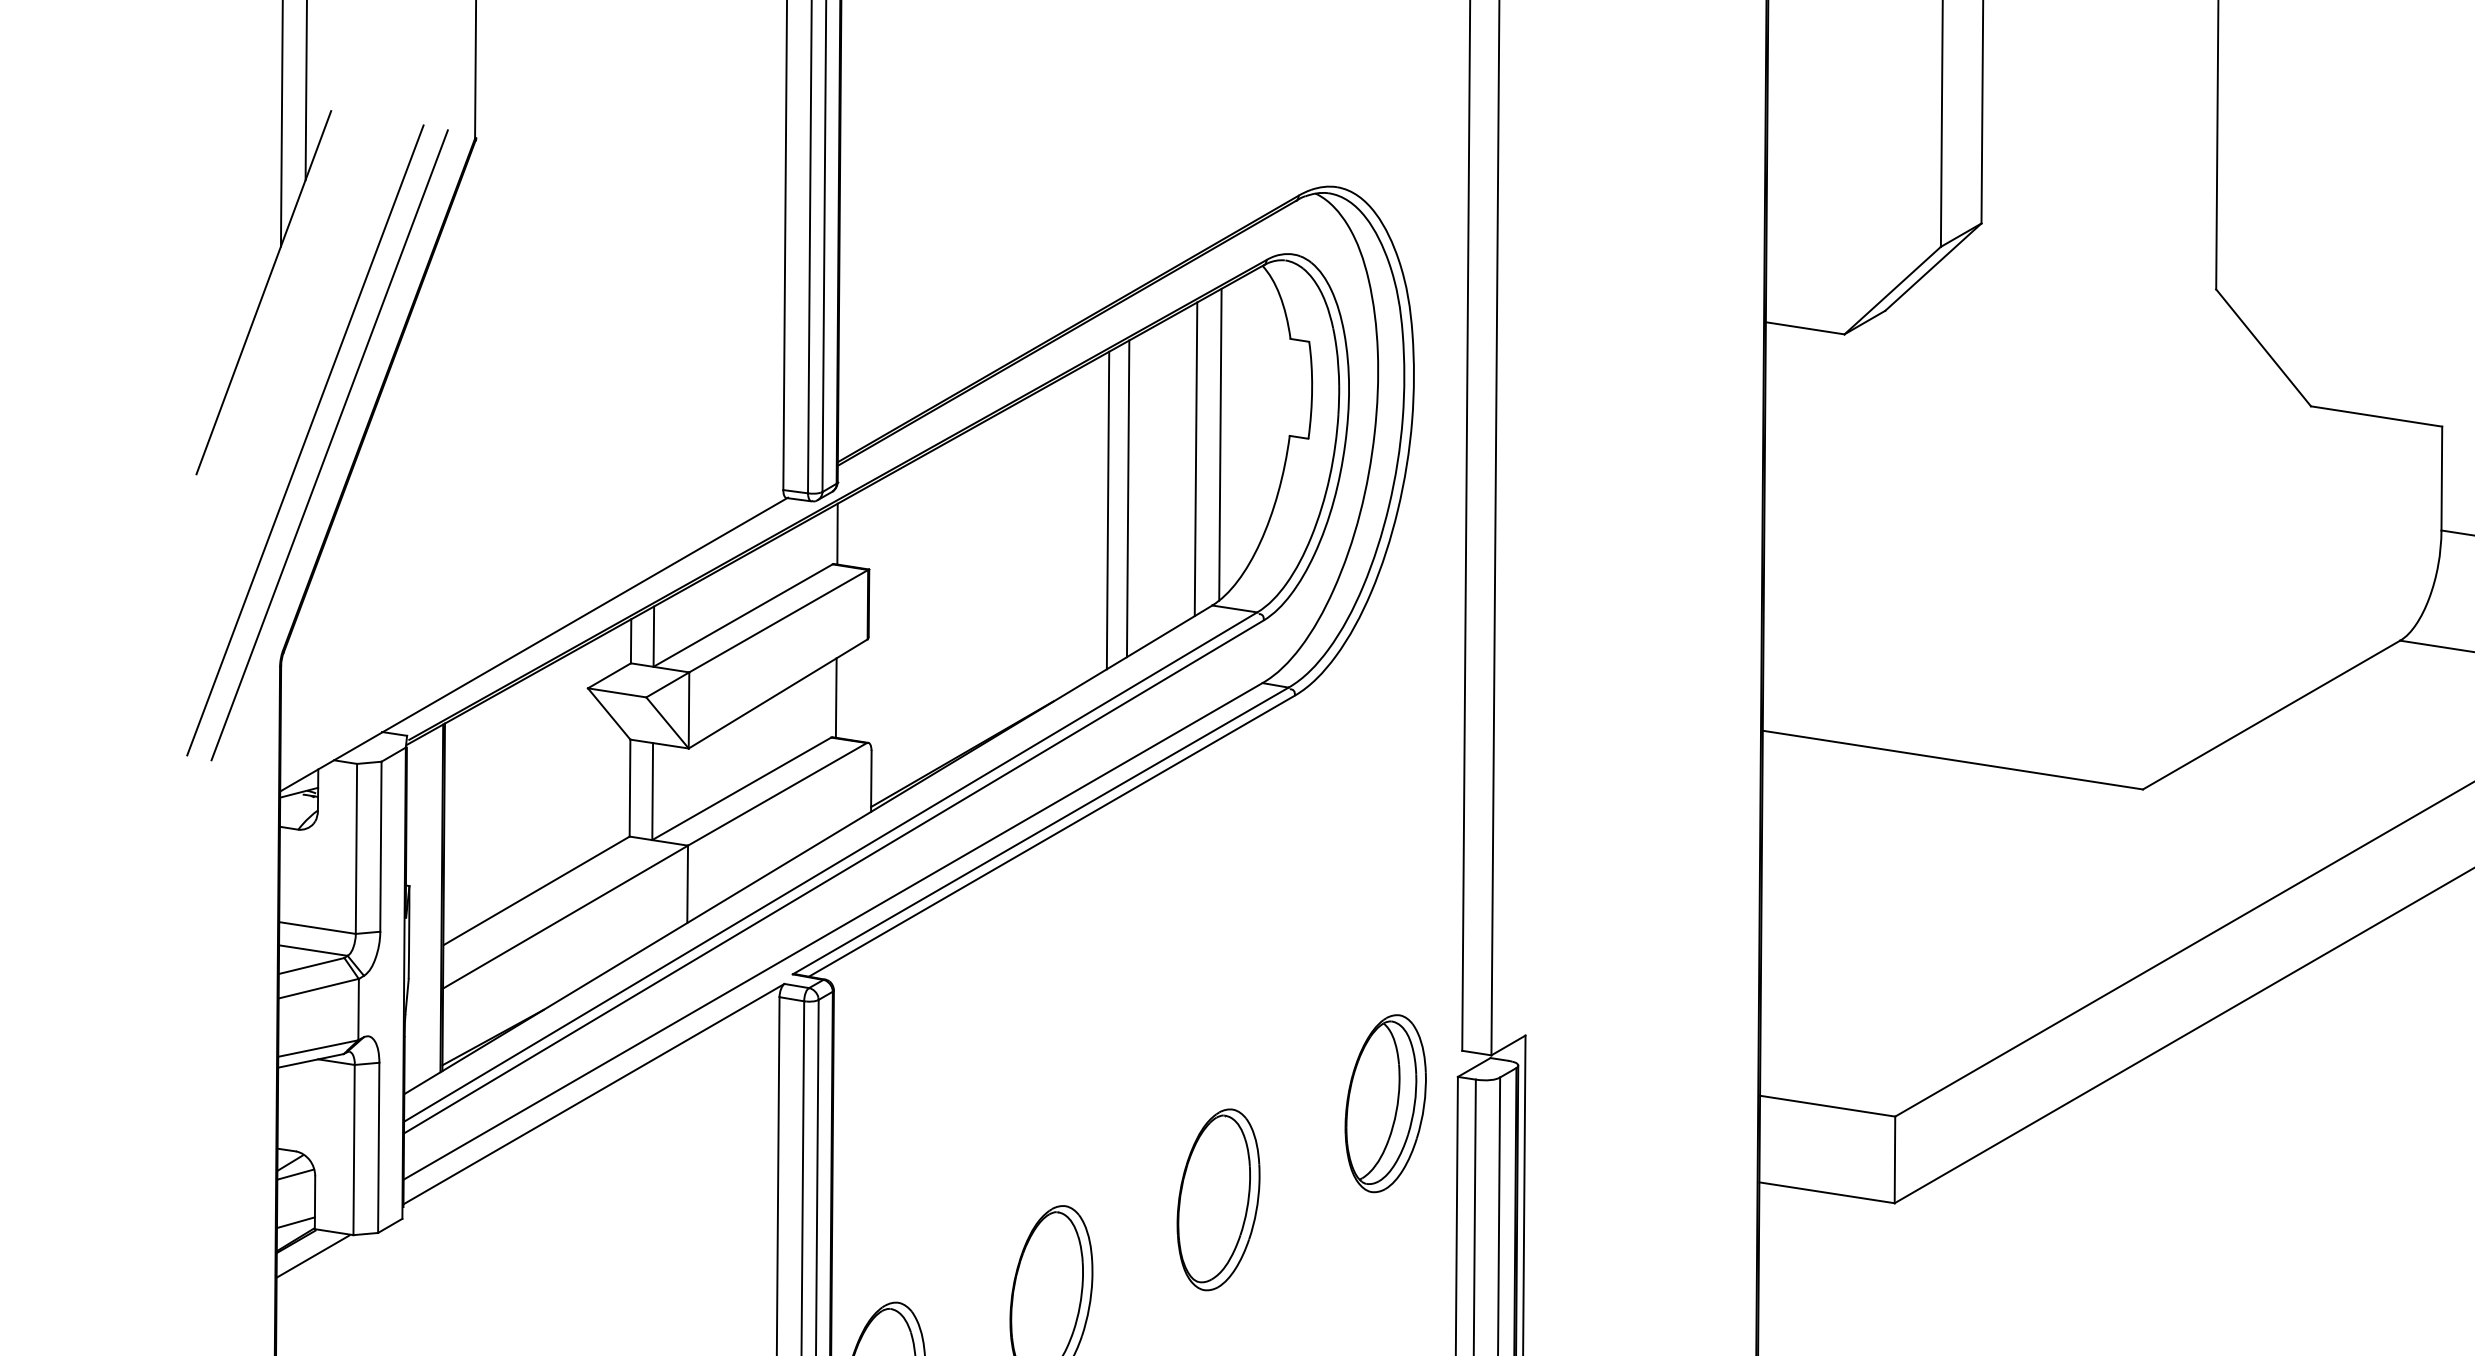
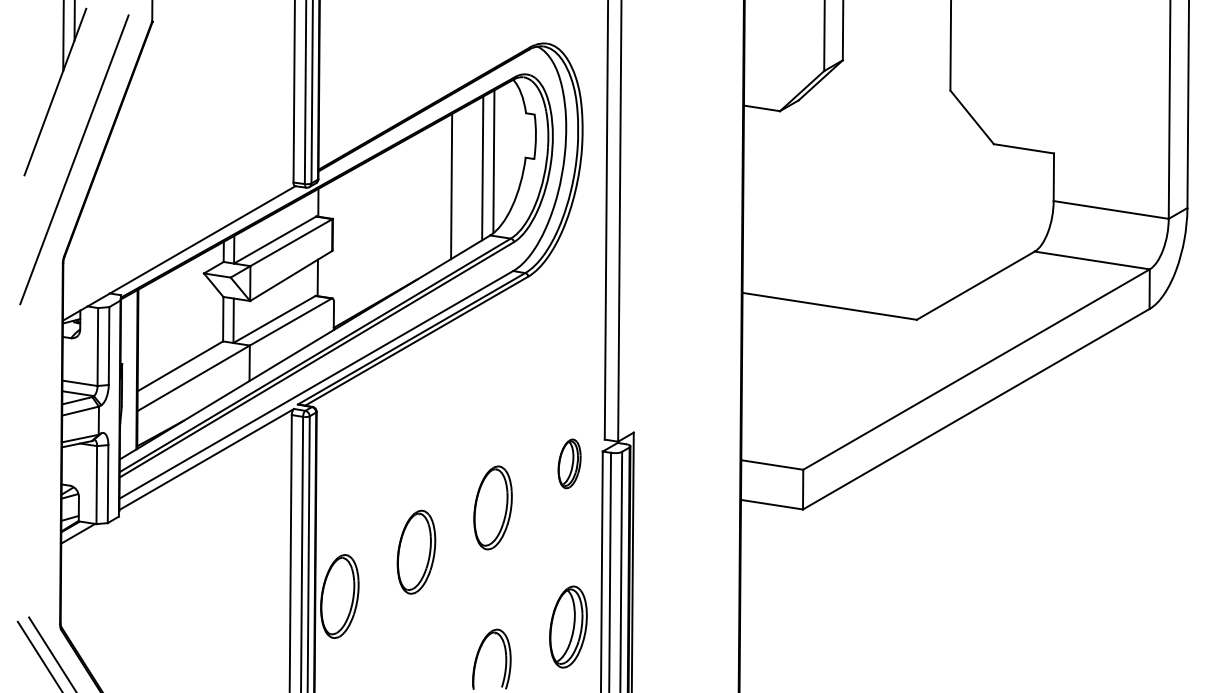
line: (329, 444) -> (85, 161), removed
line: (1106, 509) -> (441, 191), removed
part: (1385, 1102) -> (569, 463), size x0.6

